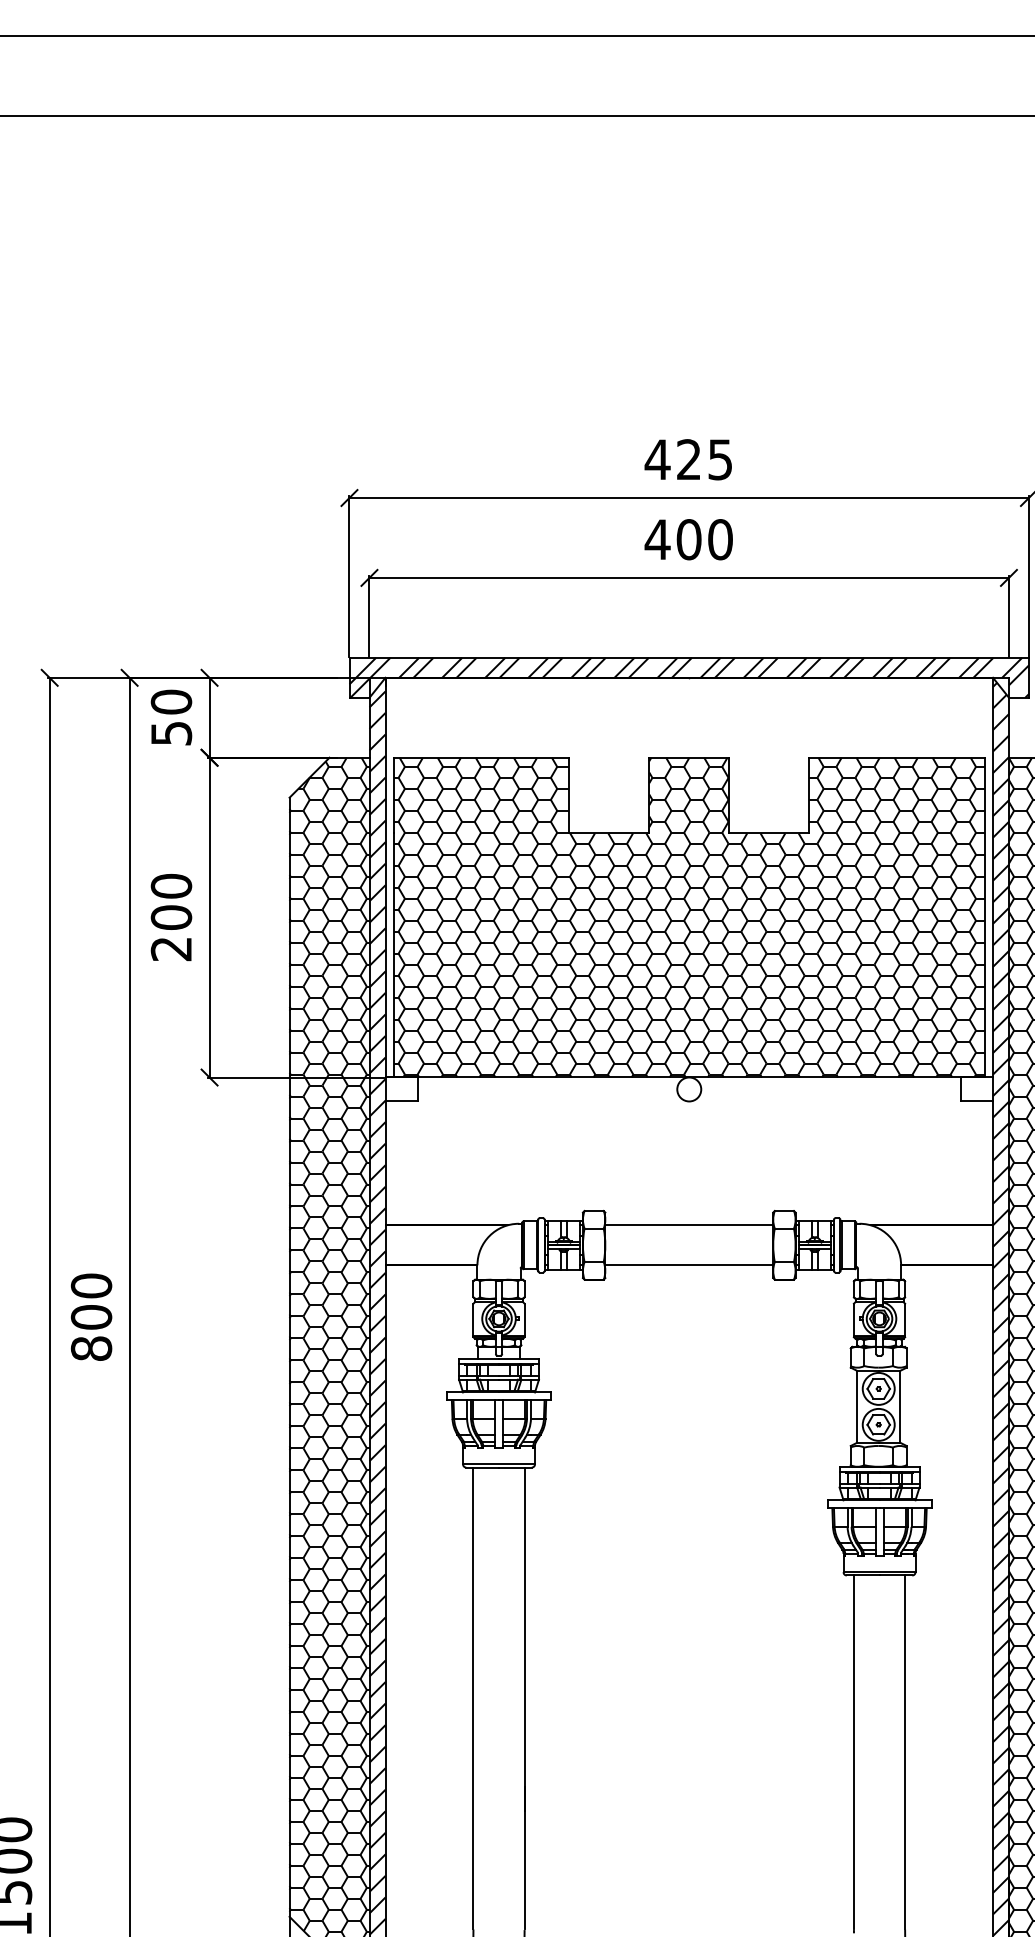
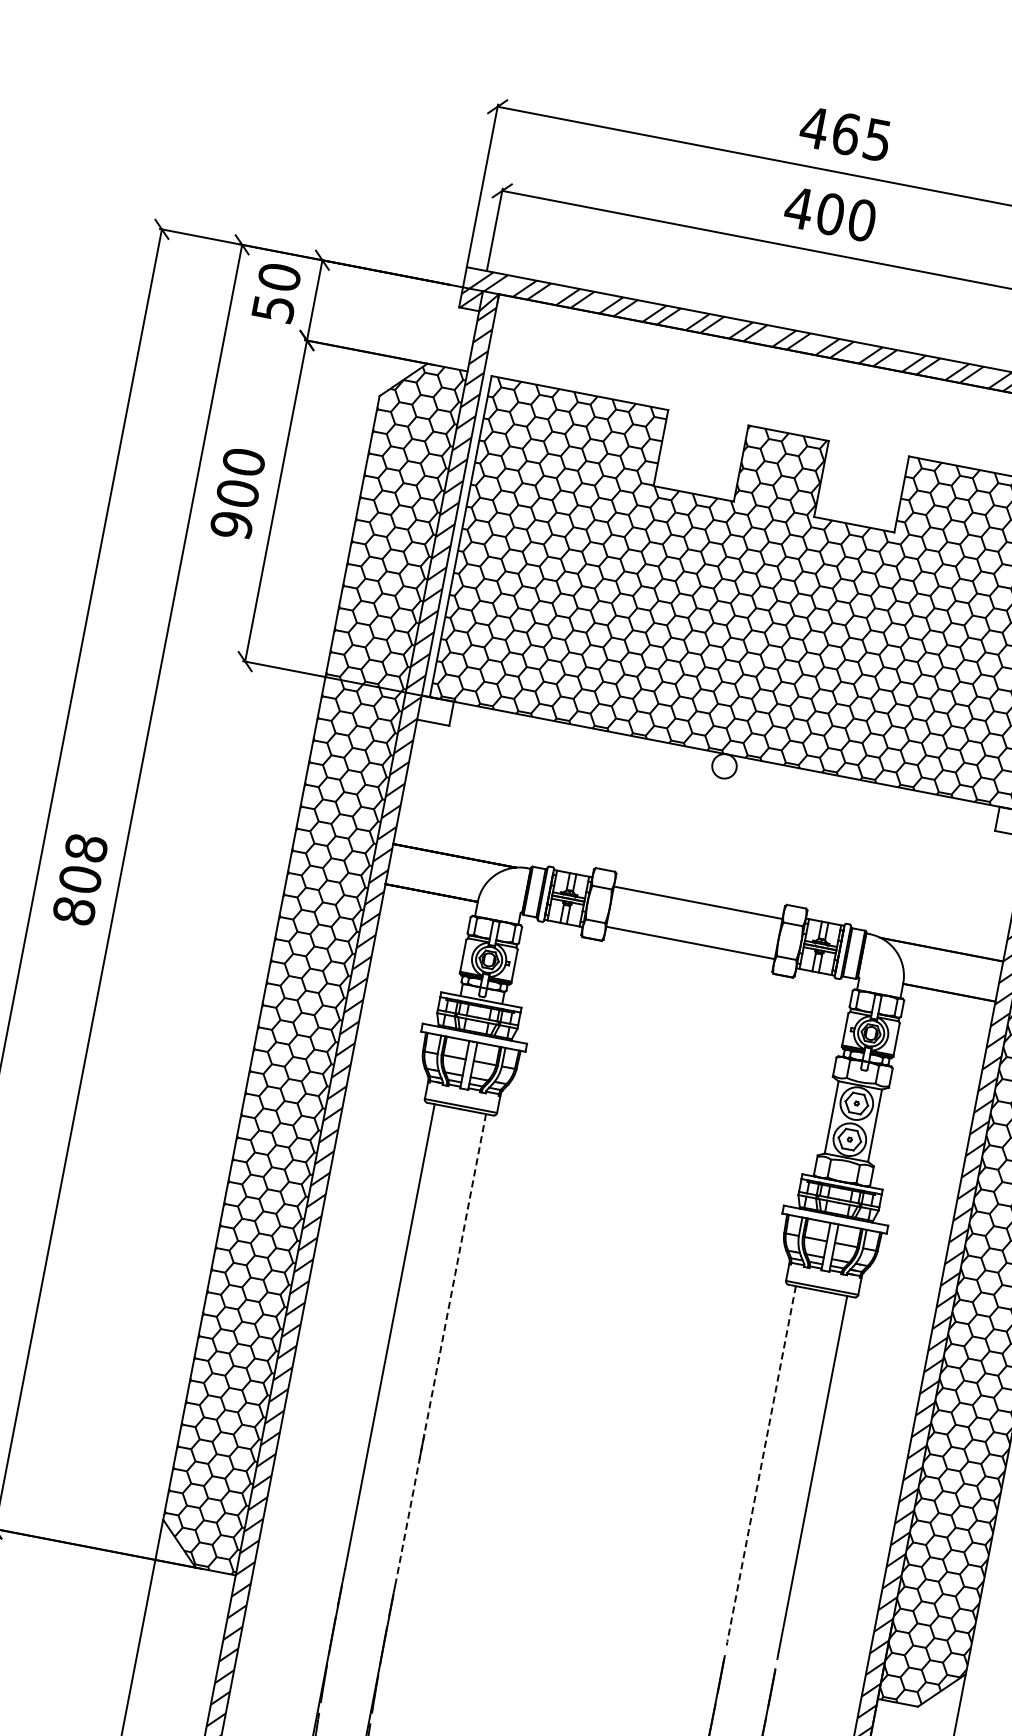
text: (689, 459) -> (846, 133), 425 -> 465
text: (171, 948) -> (231, 524), 200 -> 900
text: (91, 1285) -> (86, 847), 800 -> 808
line: (524, 1698) -> (441, 1345), solid -> dashed
line: (853, 1752) -> (761, 1463), solid -> dashed

